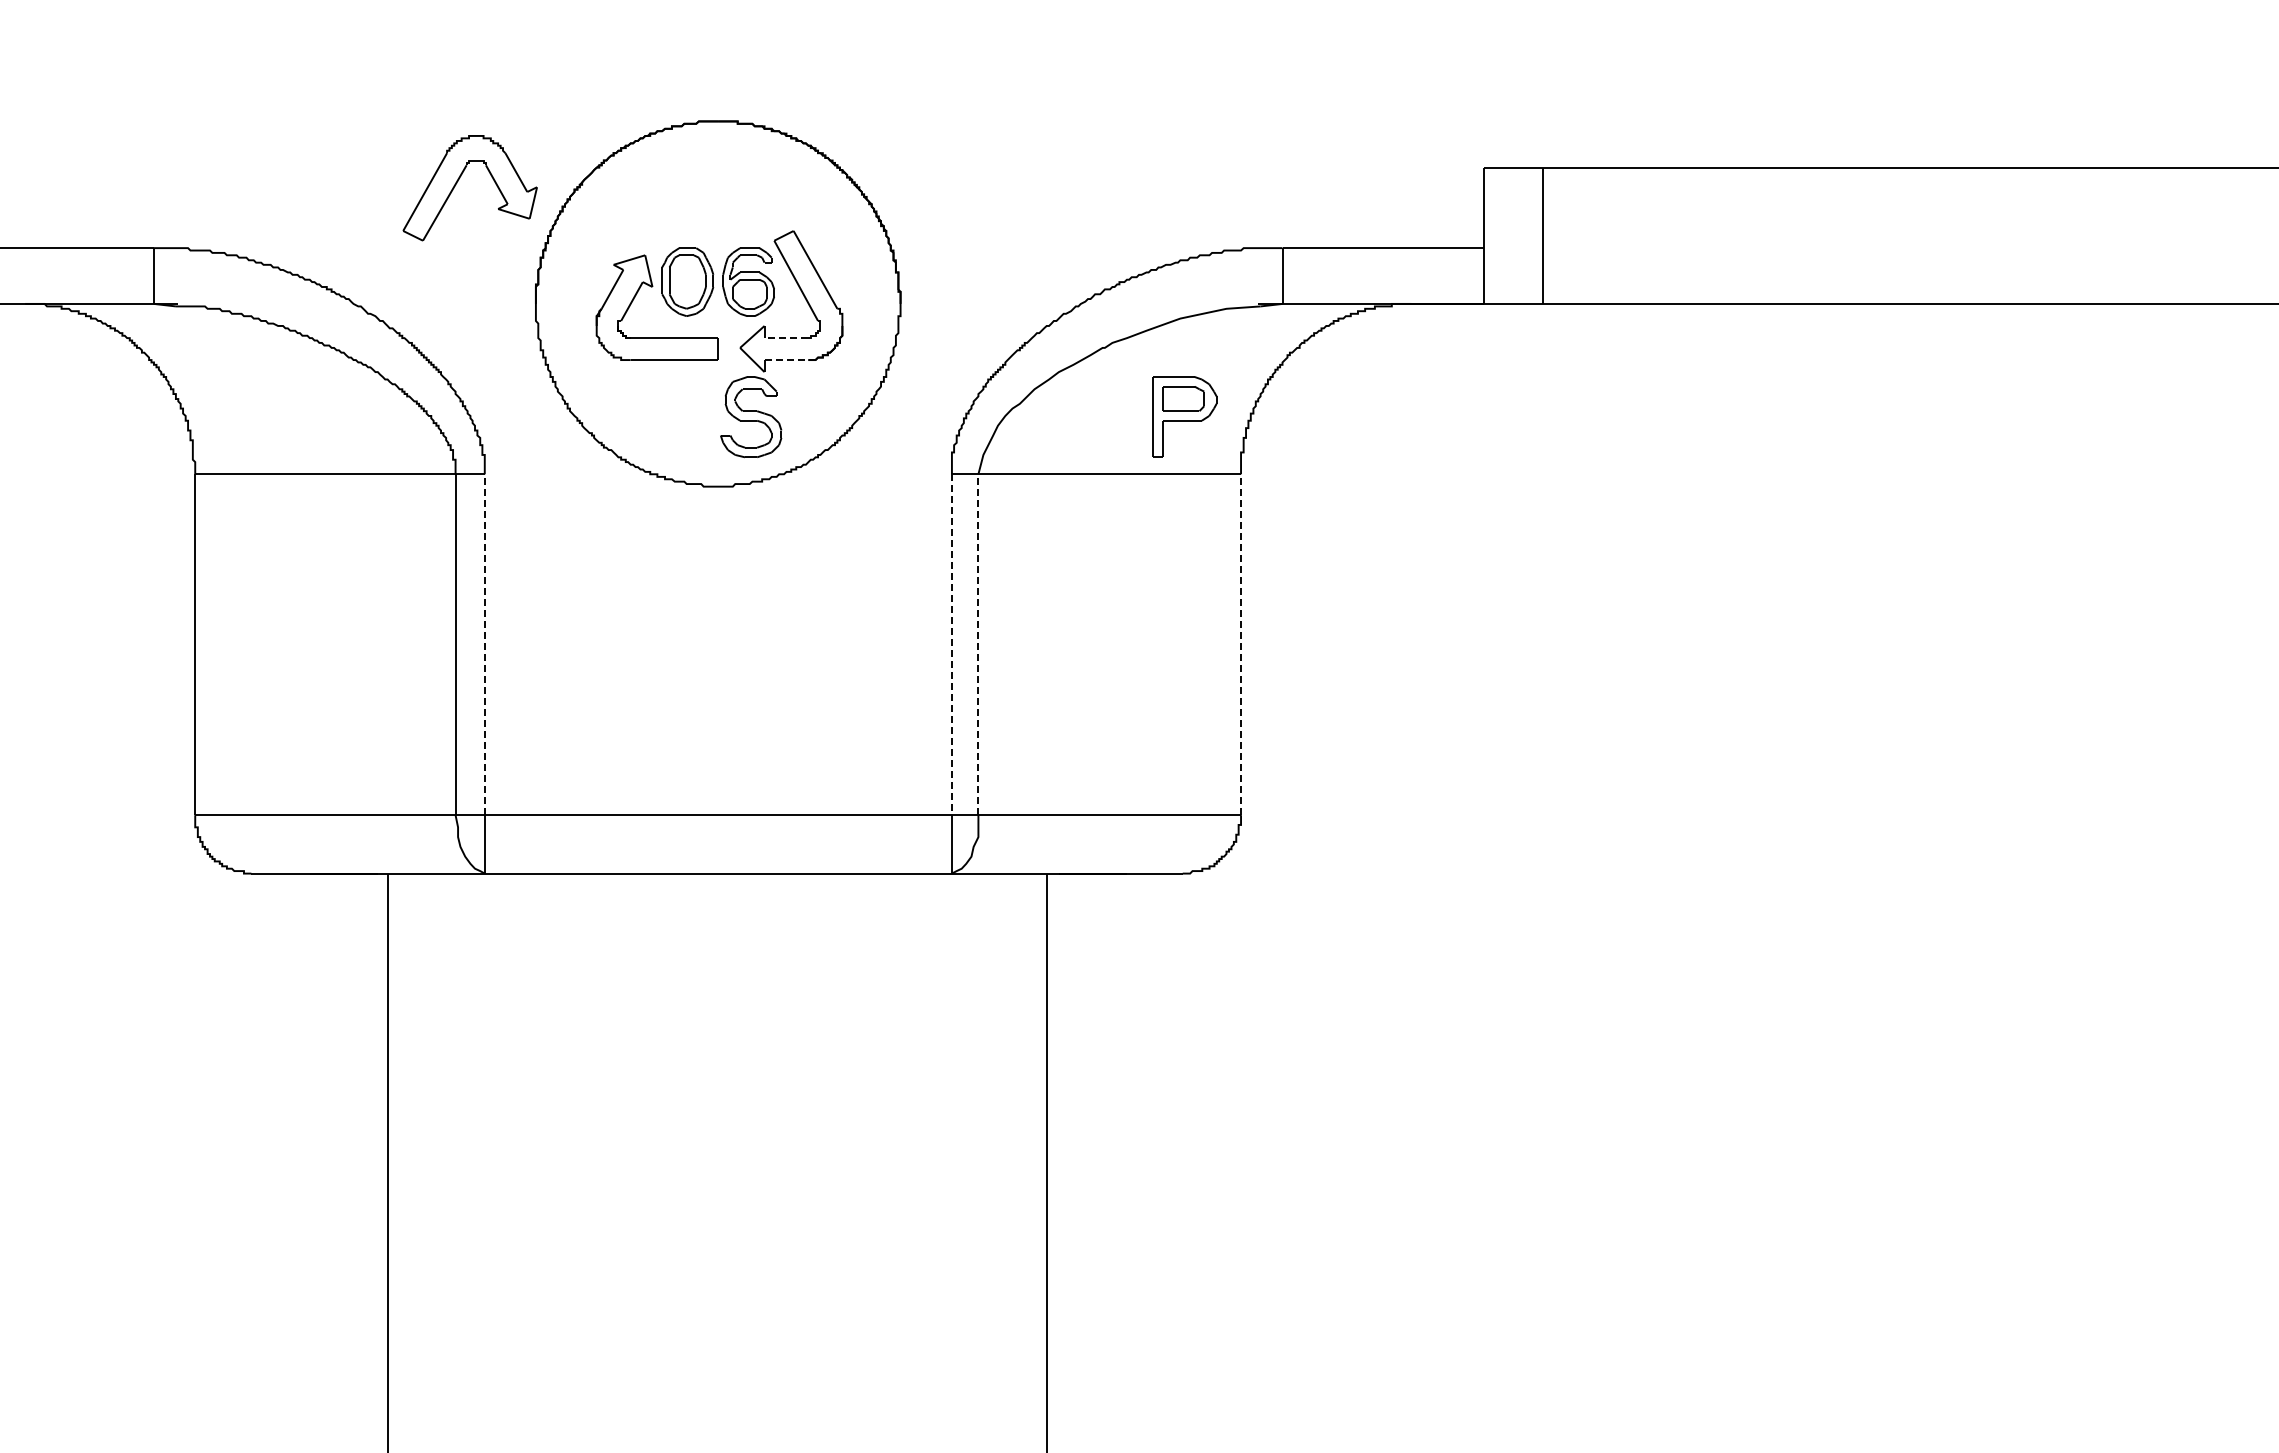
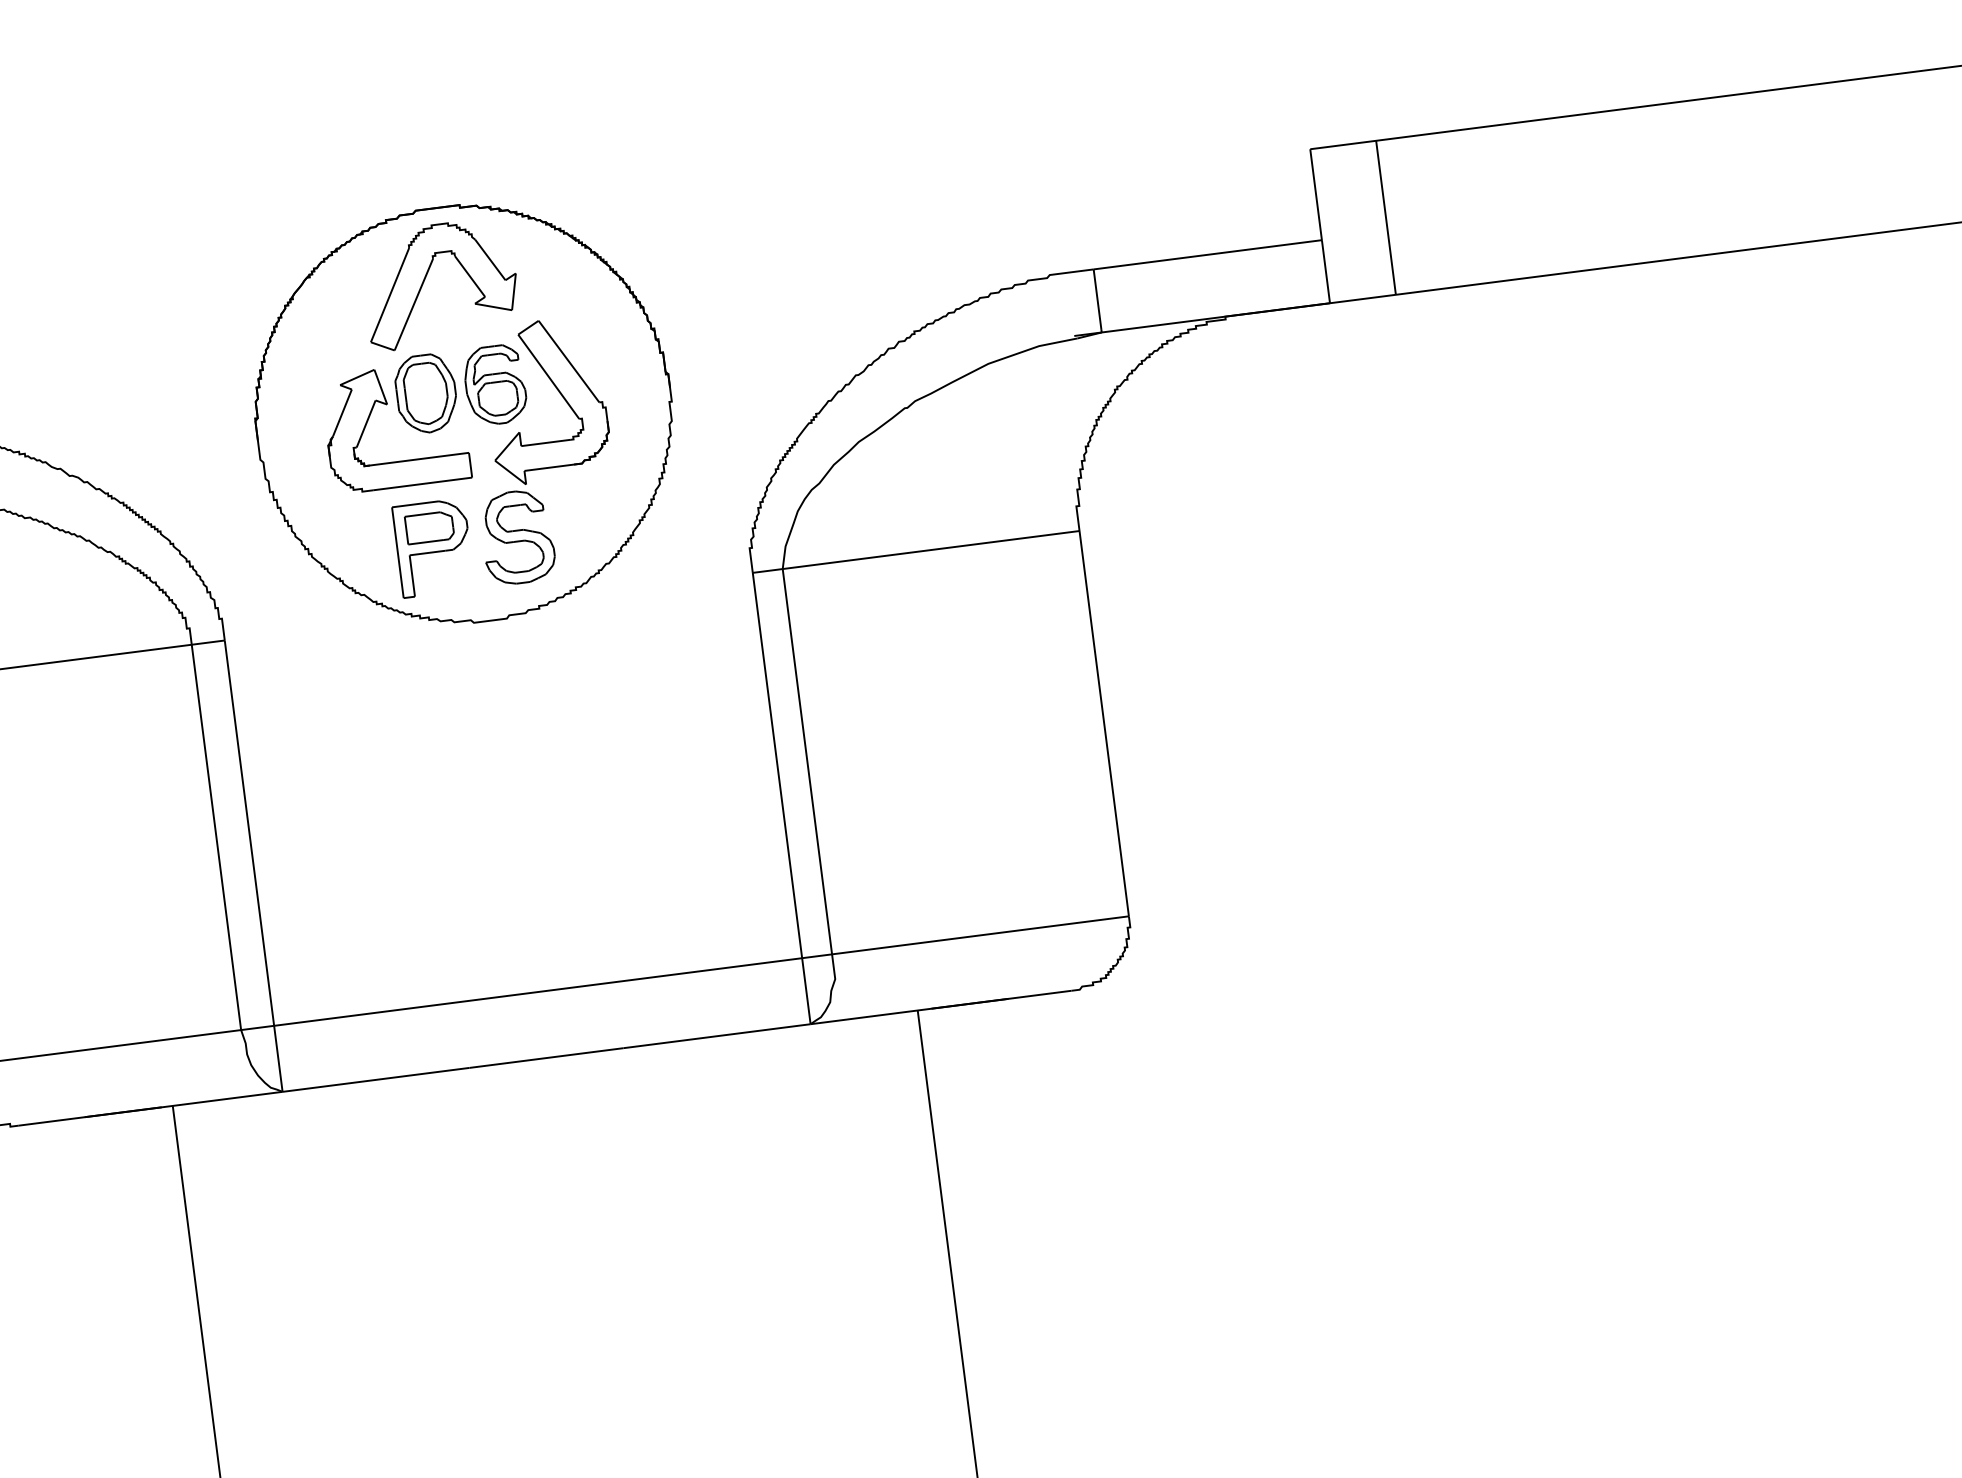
part: (457, 183) -> (425, 280), moved
line: (786, 338) -> (546, 443), dashed -> solid
line: (786, 360) -> (549, 468), dashed -> solid
part: (1184, 416) -> (433, 547), moved
line: (484, 644) -> (249, 832), dashed -> solid
line: (978, 644) -> (807, 761), dashed -> solid
line: (1241, 644) -> (1104, 723), dashed -> solid
line: (951, 645) -> (777, 766), dashed -> solid

